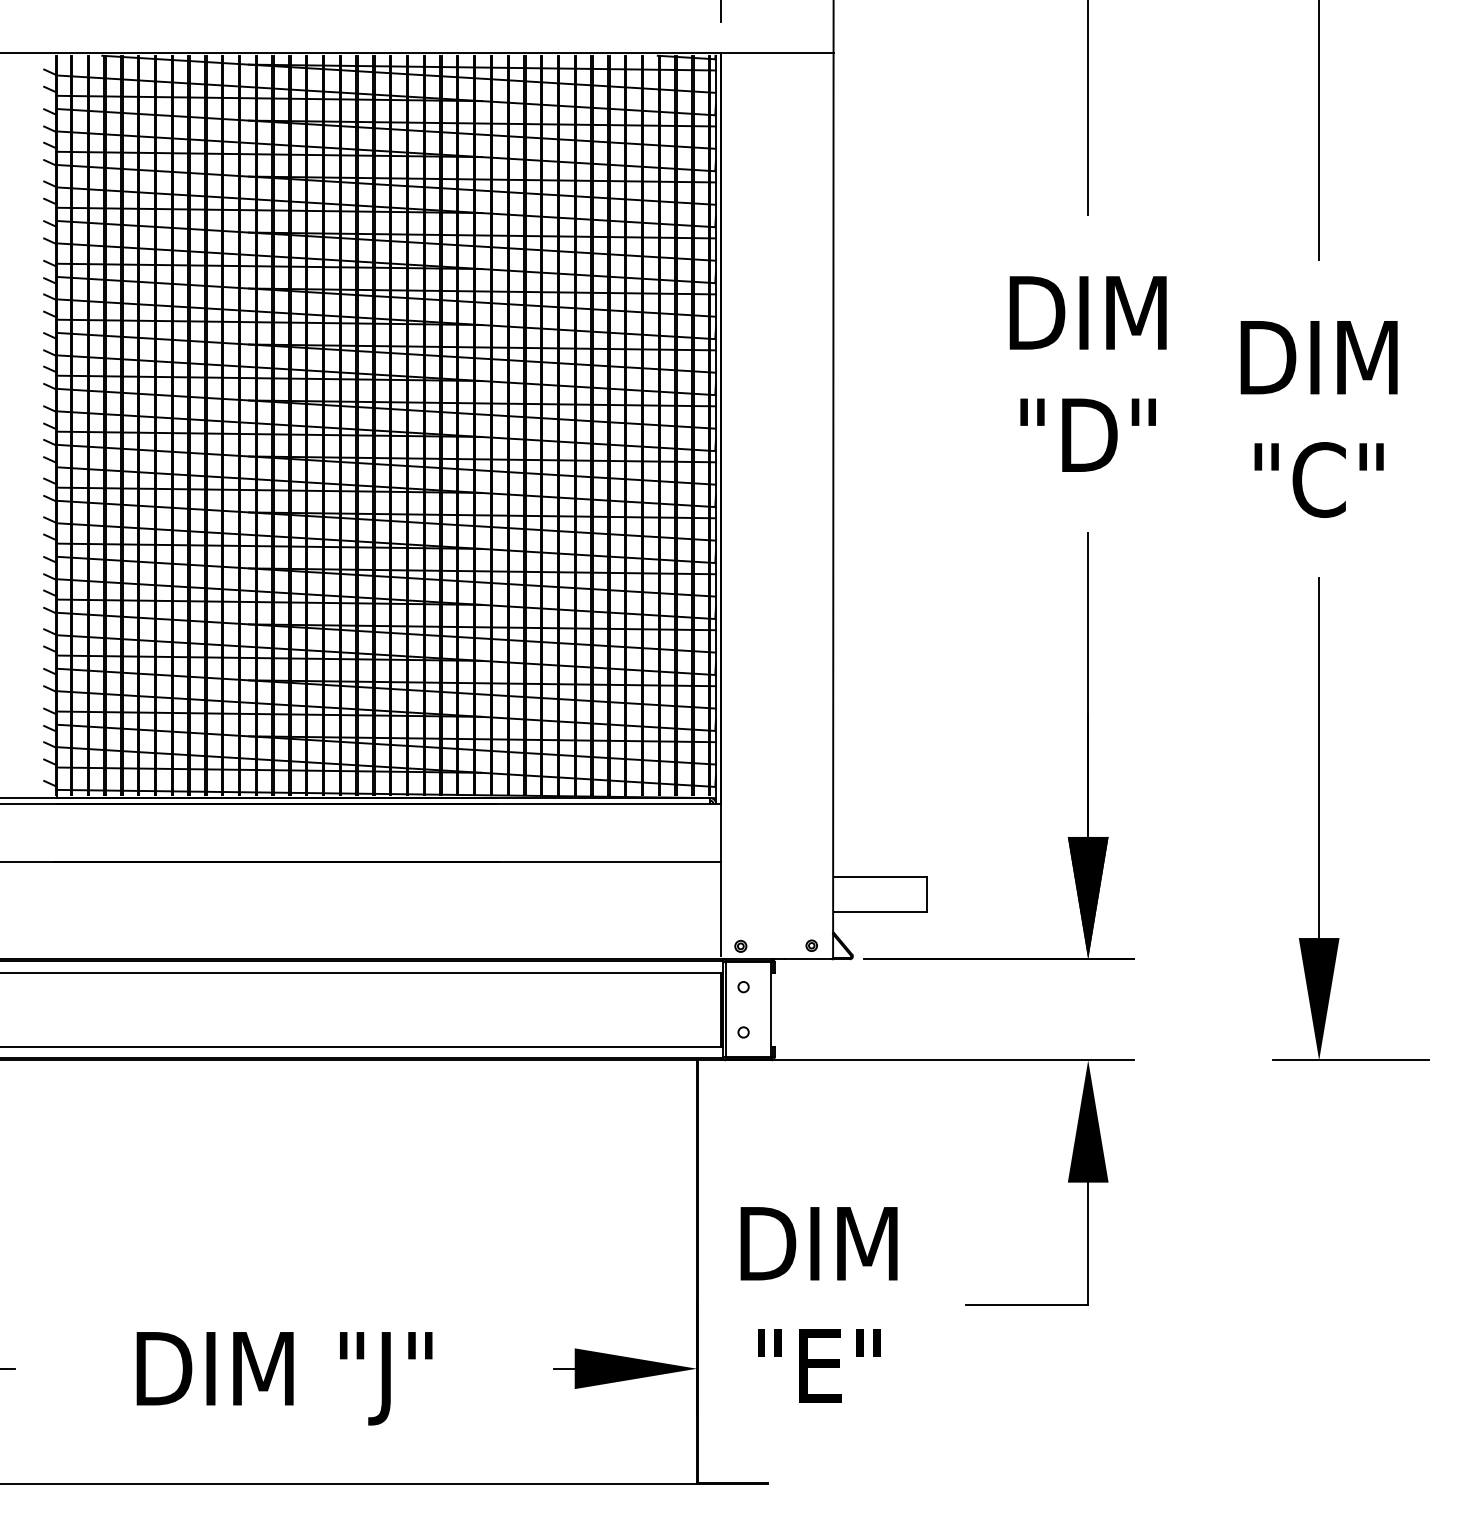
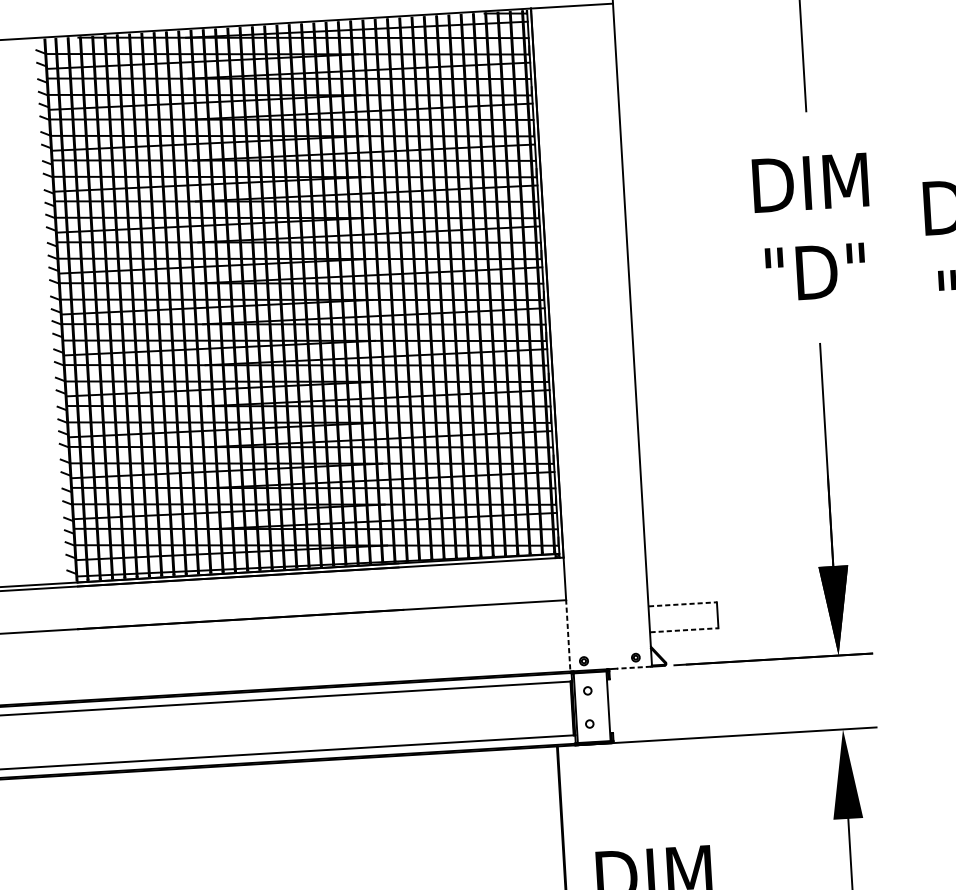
line: (880, 876) -> (683, 604), solid -> dashed
line: (721, 908) -> (568, 634), solid -> dashed
line: (880, 912) -> (684, 630), solid -> dashed
line: (807, 959) -> (633, 667), solid -> dashed

